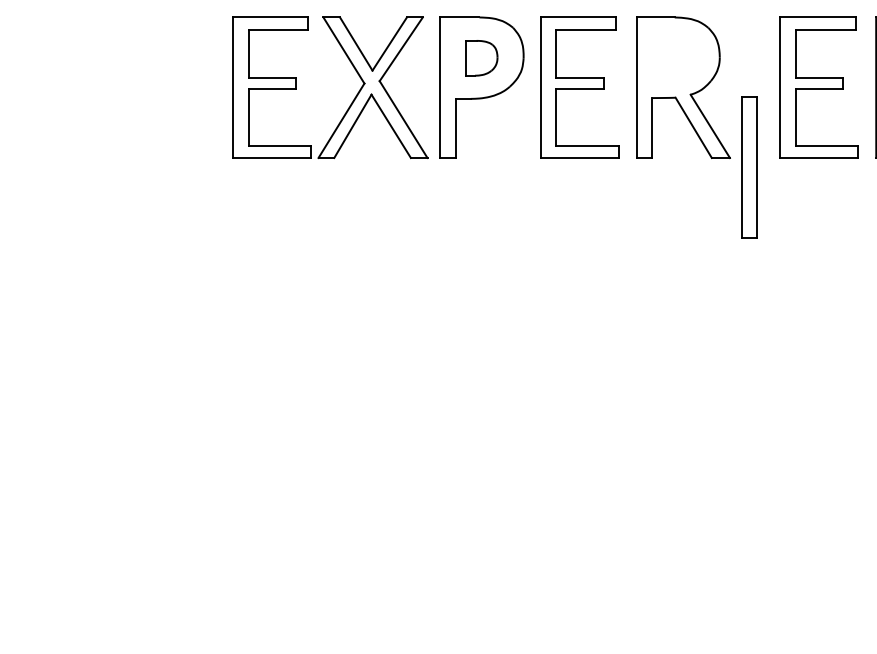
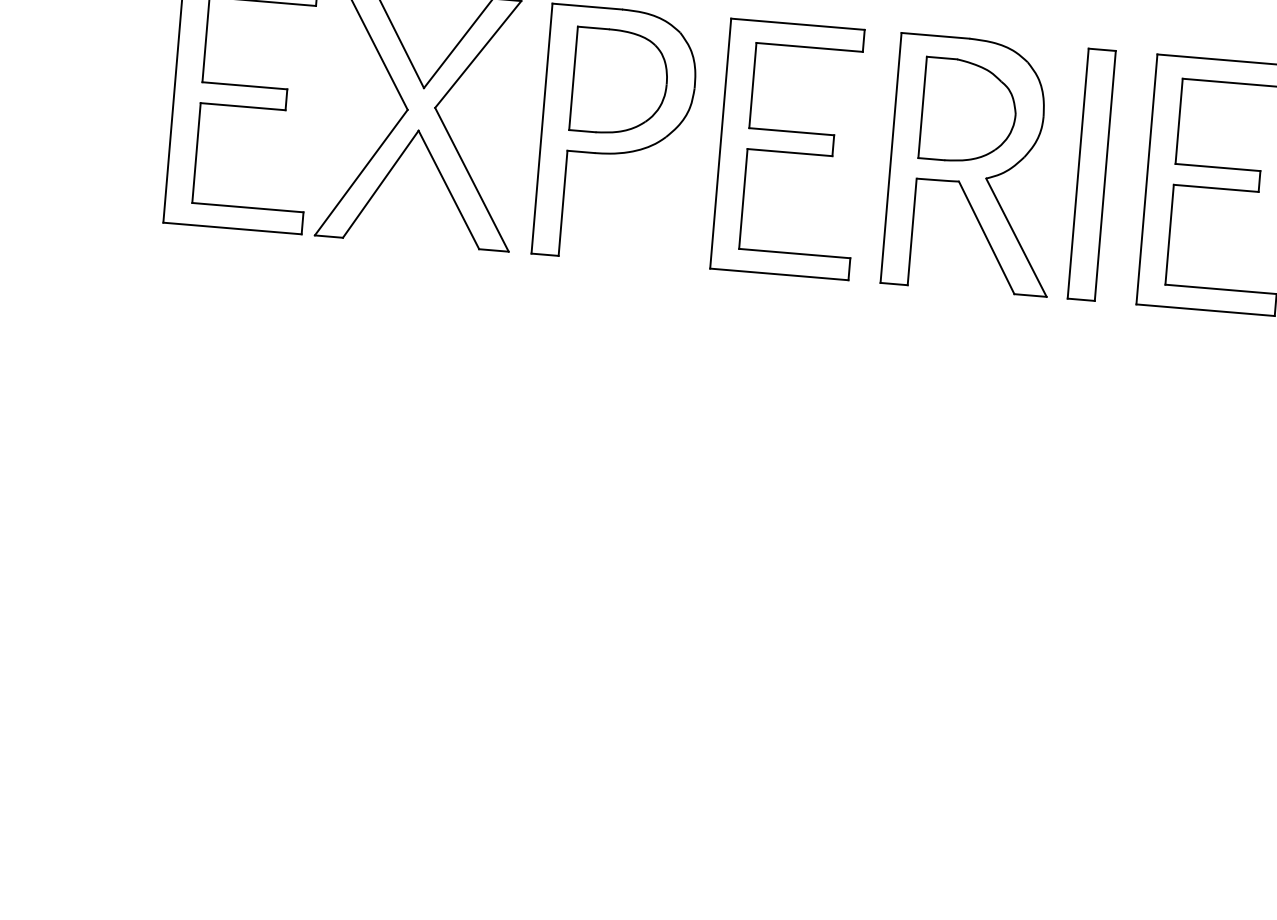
part: (677, 57) -> (968, 110), added
part: (481, 58) -> (619, 82), size x1.67
part: (749, 167) -> (1091, 174), moved

